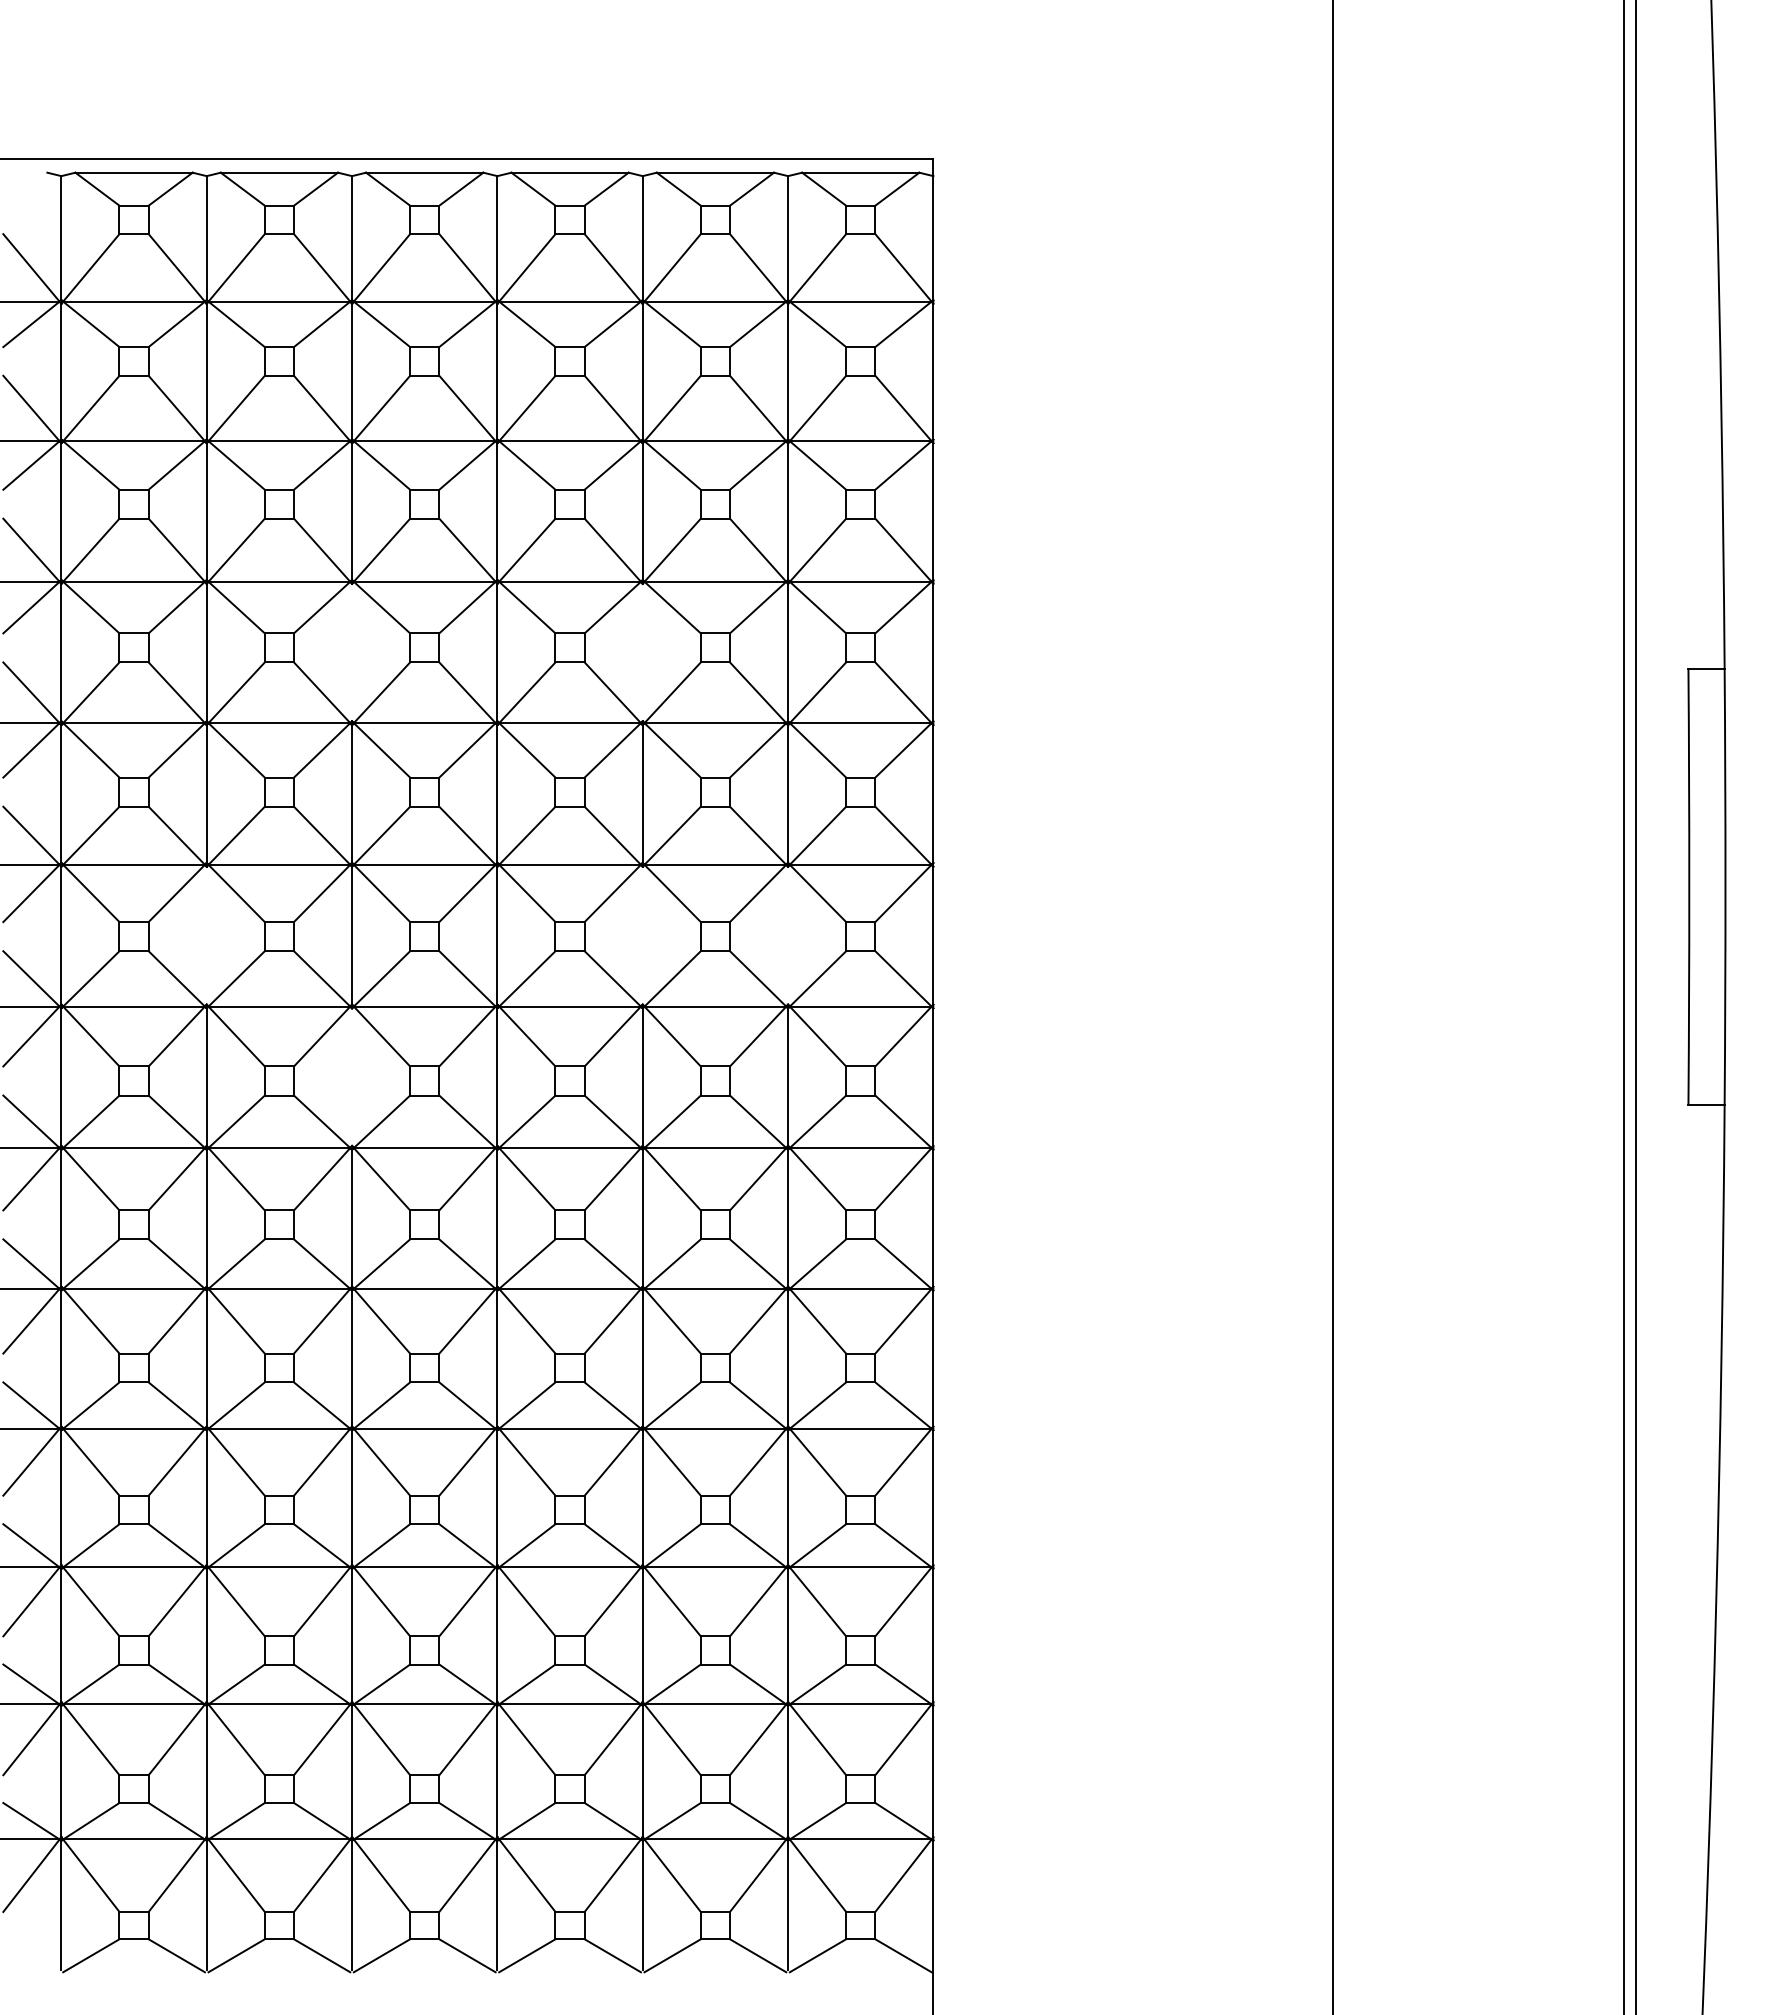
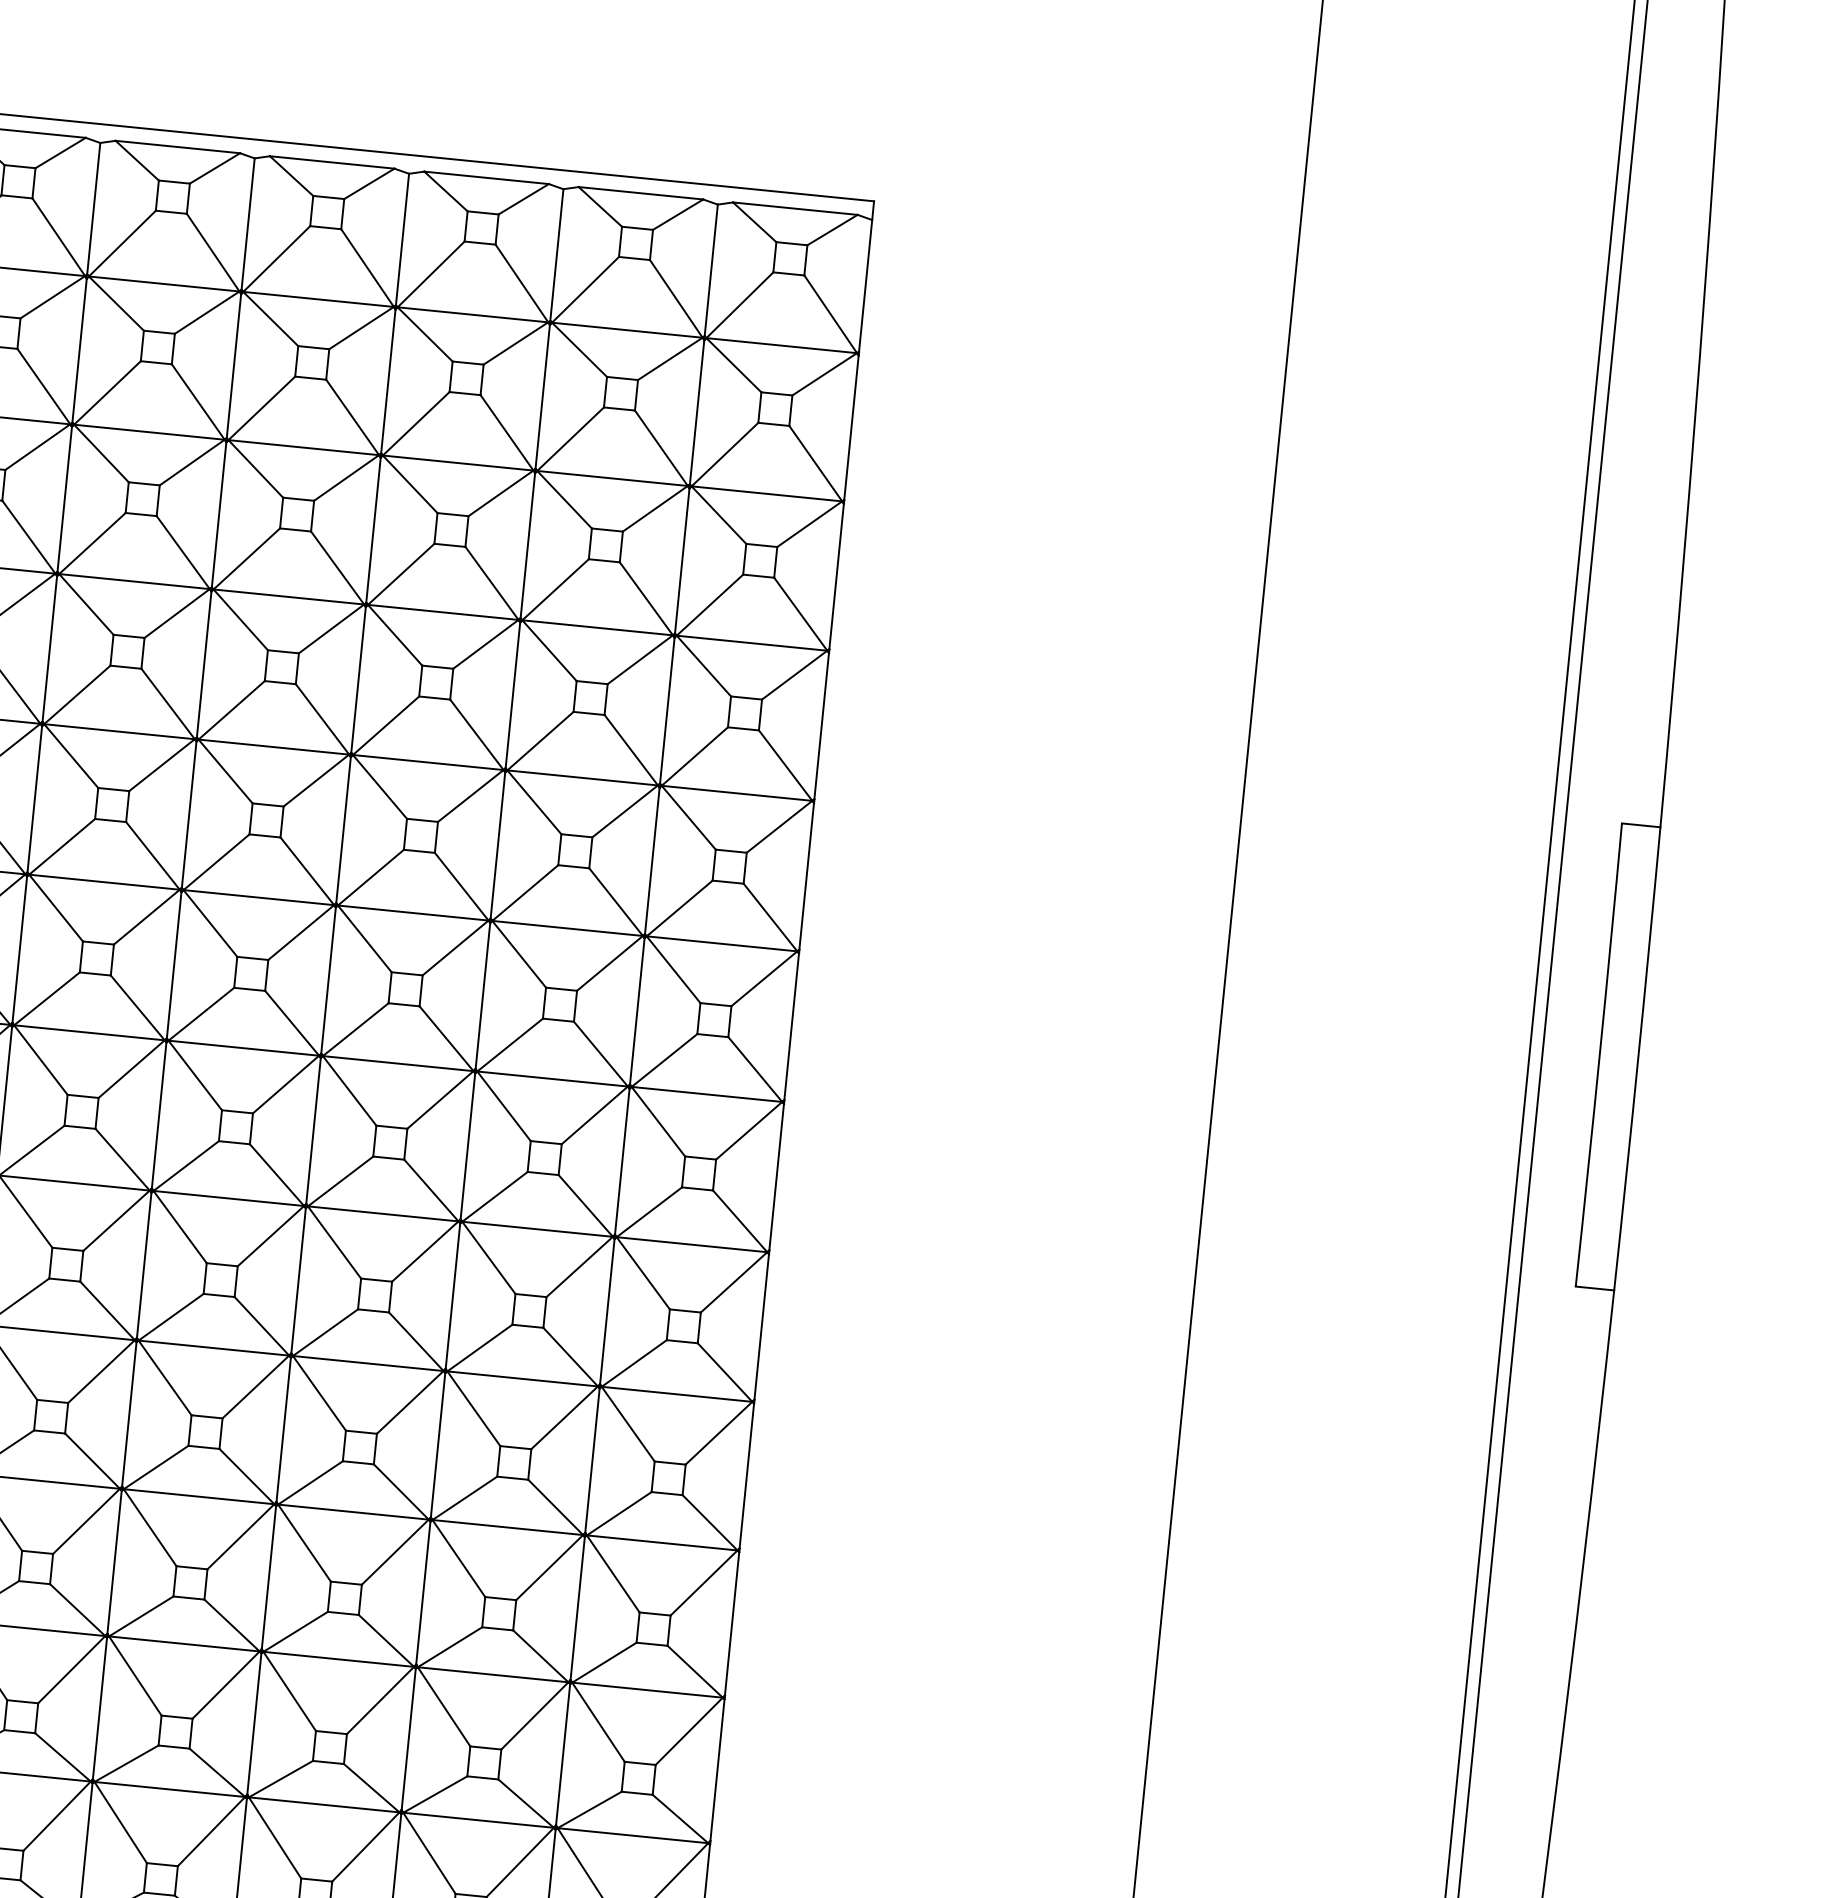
line: (352, 652) -> (204, 664), added
line: (642, 652) -> (512, 695), added
line: (206, 935) -> (19, 949), added
line: (642, 935) -> (482, 995), added
line: (788, 935) -> (637, 1011), added
line: (352, 1076) -> (159, 1114), added

